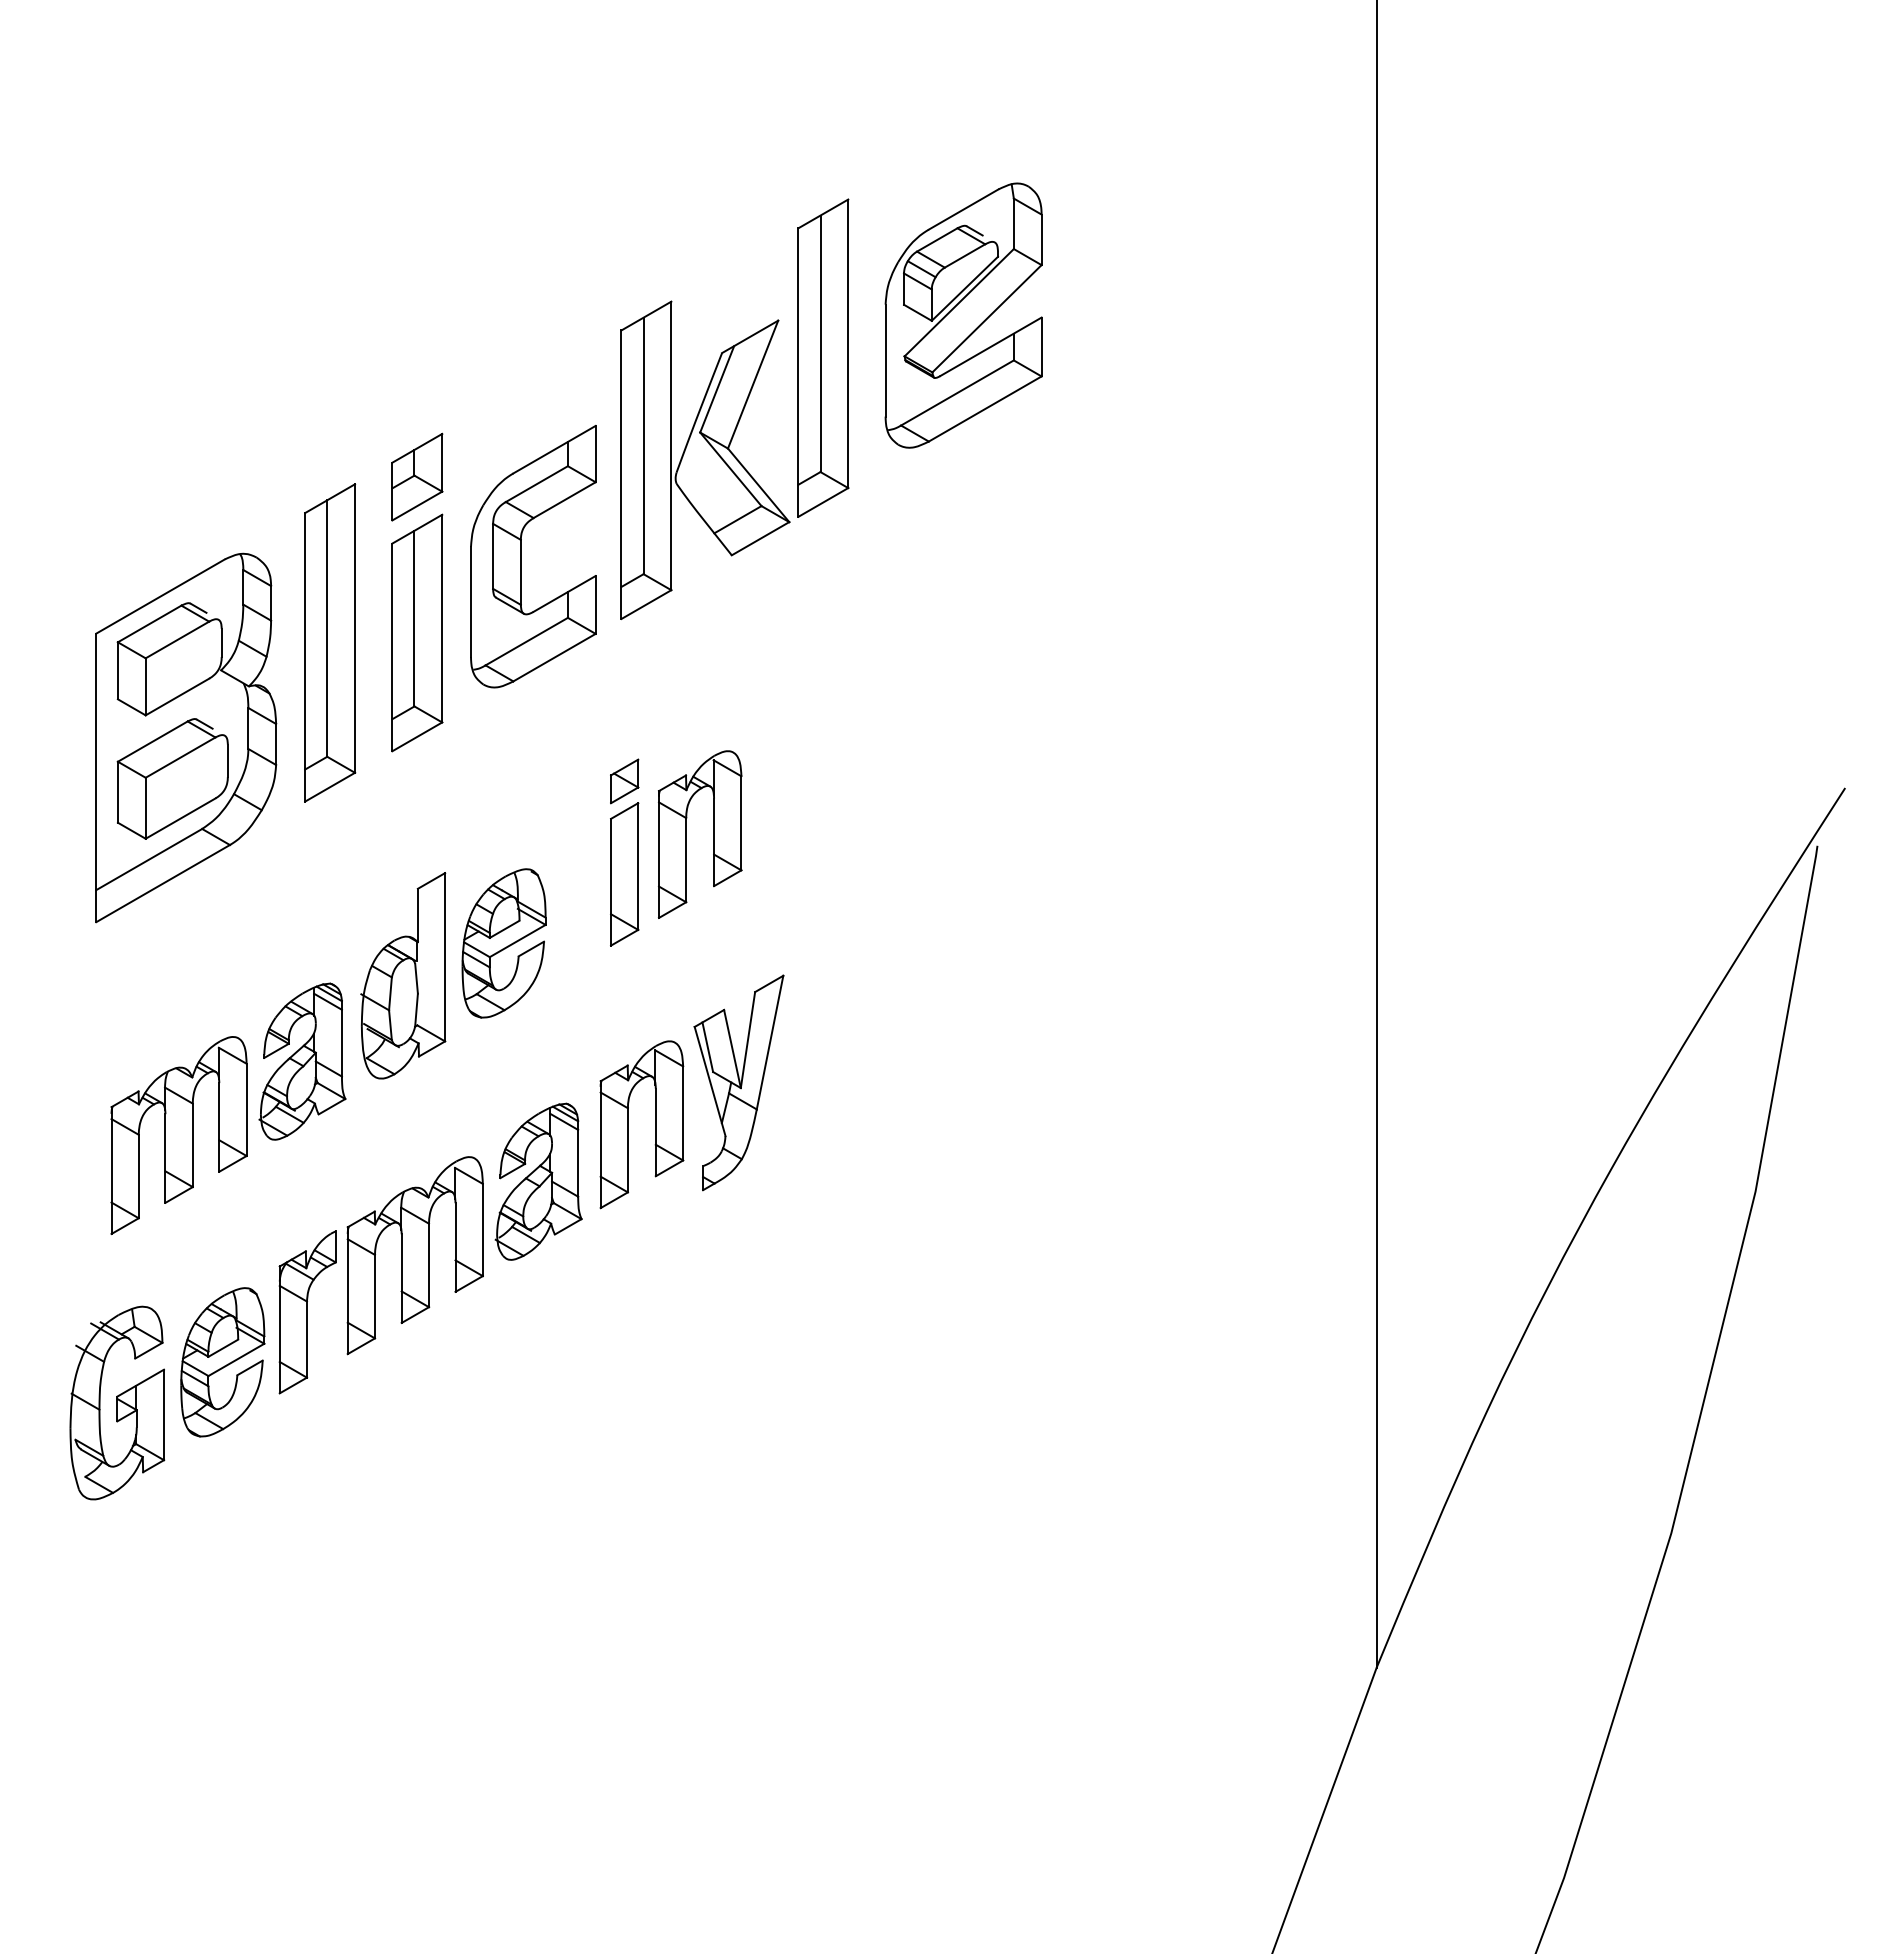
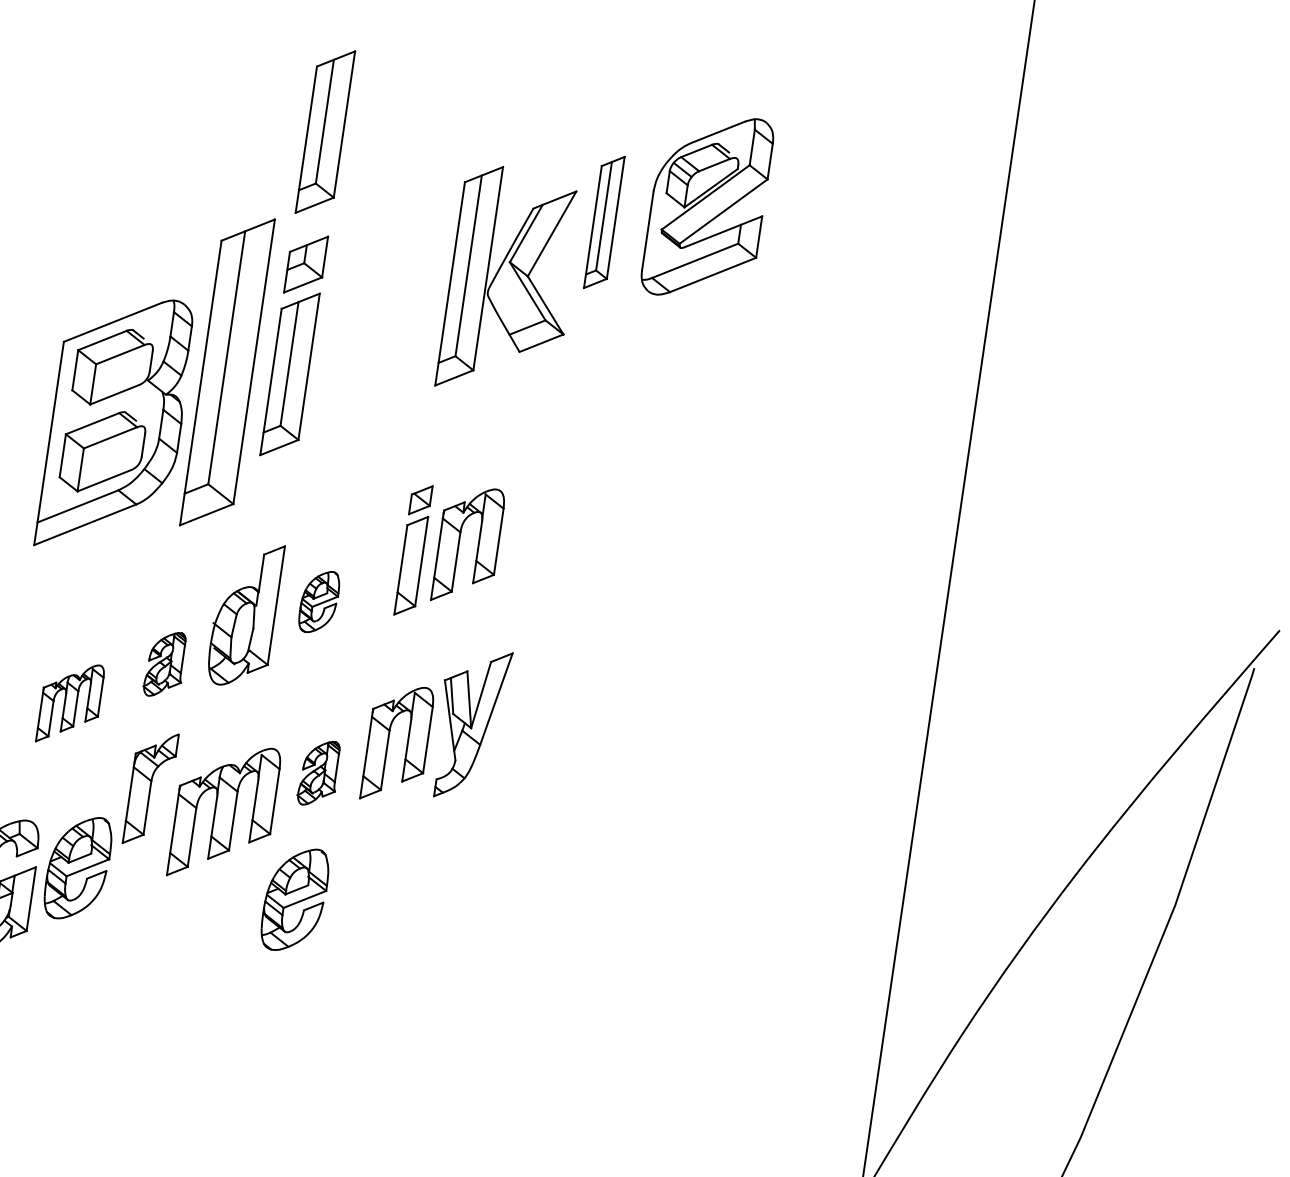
part: (417, 288) -> (325, 131), added
part: (823, 357) -> (604, 222), size x0.6
part: (521, 556) -> (371, 331), removed
part: (330, 642) -> (227, 372), size x1.4
part: (503, 943) -> (318, 601), size x0.6
part: (302, 1061) -> (165, 664), size x0.6
part: (178, 1135) -> (70, 703), size x0.6
part: (538, 1181) -> (319, 773), size x0.6
part: (307, 1312) -> (150, 788), moved
part: (530, 1362) -> (294, 899), added

